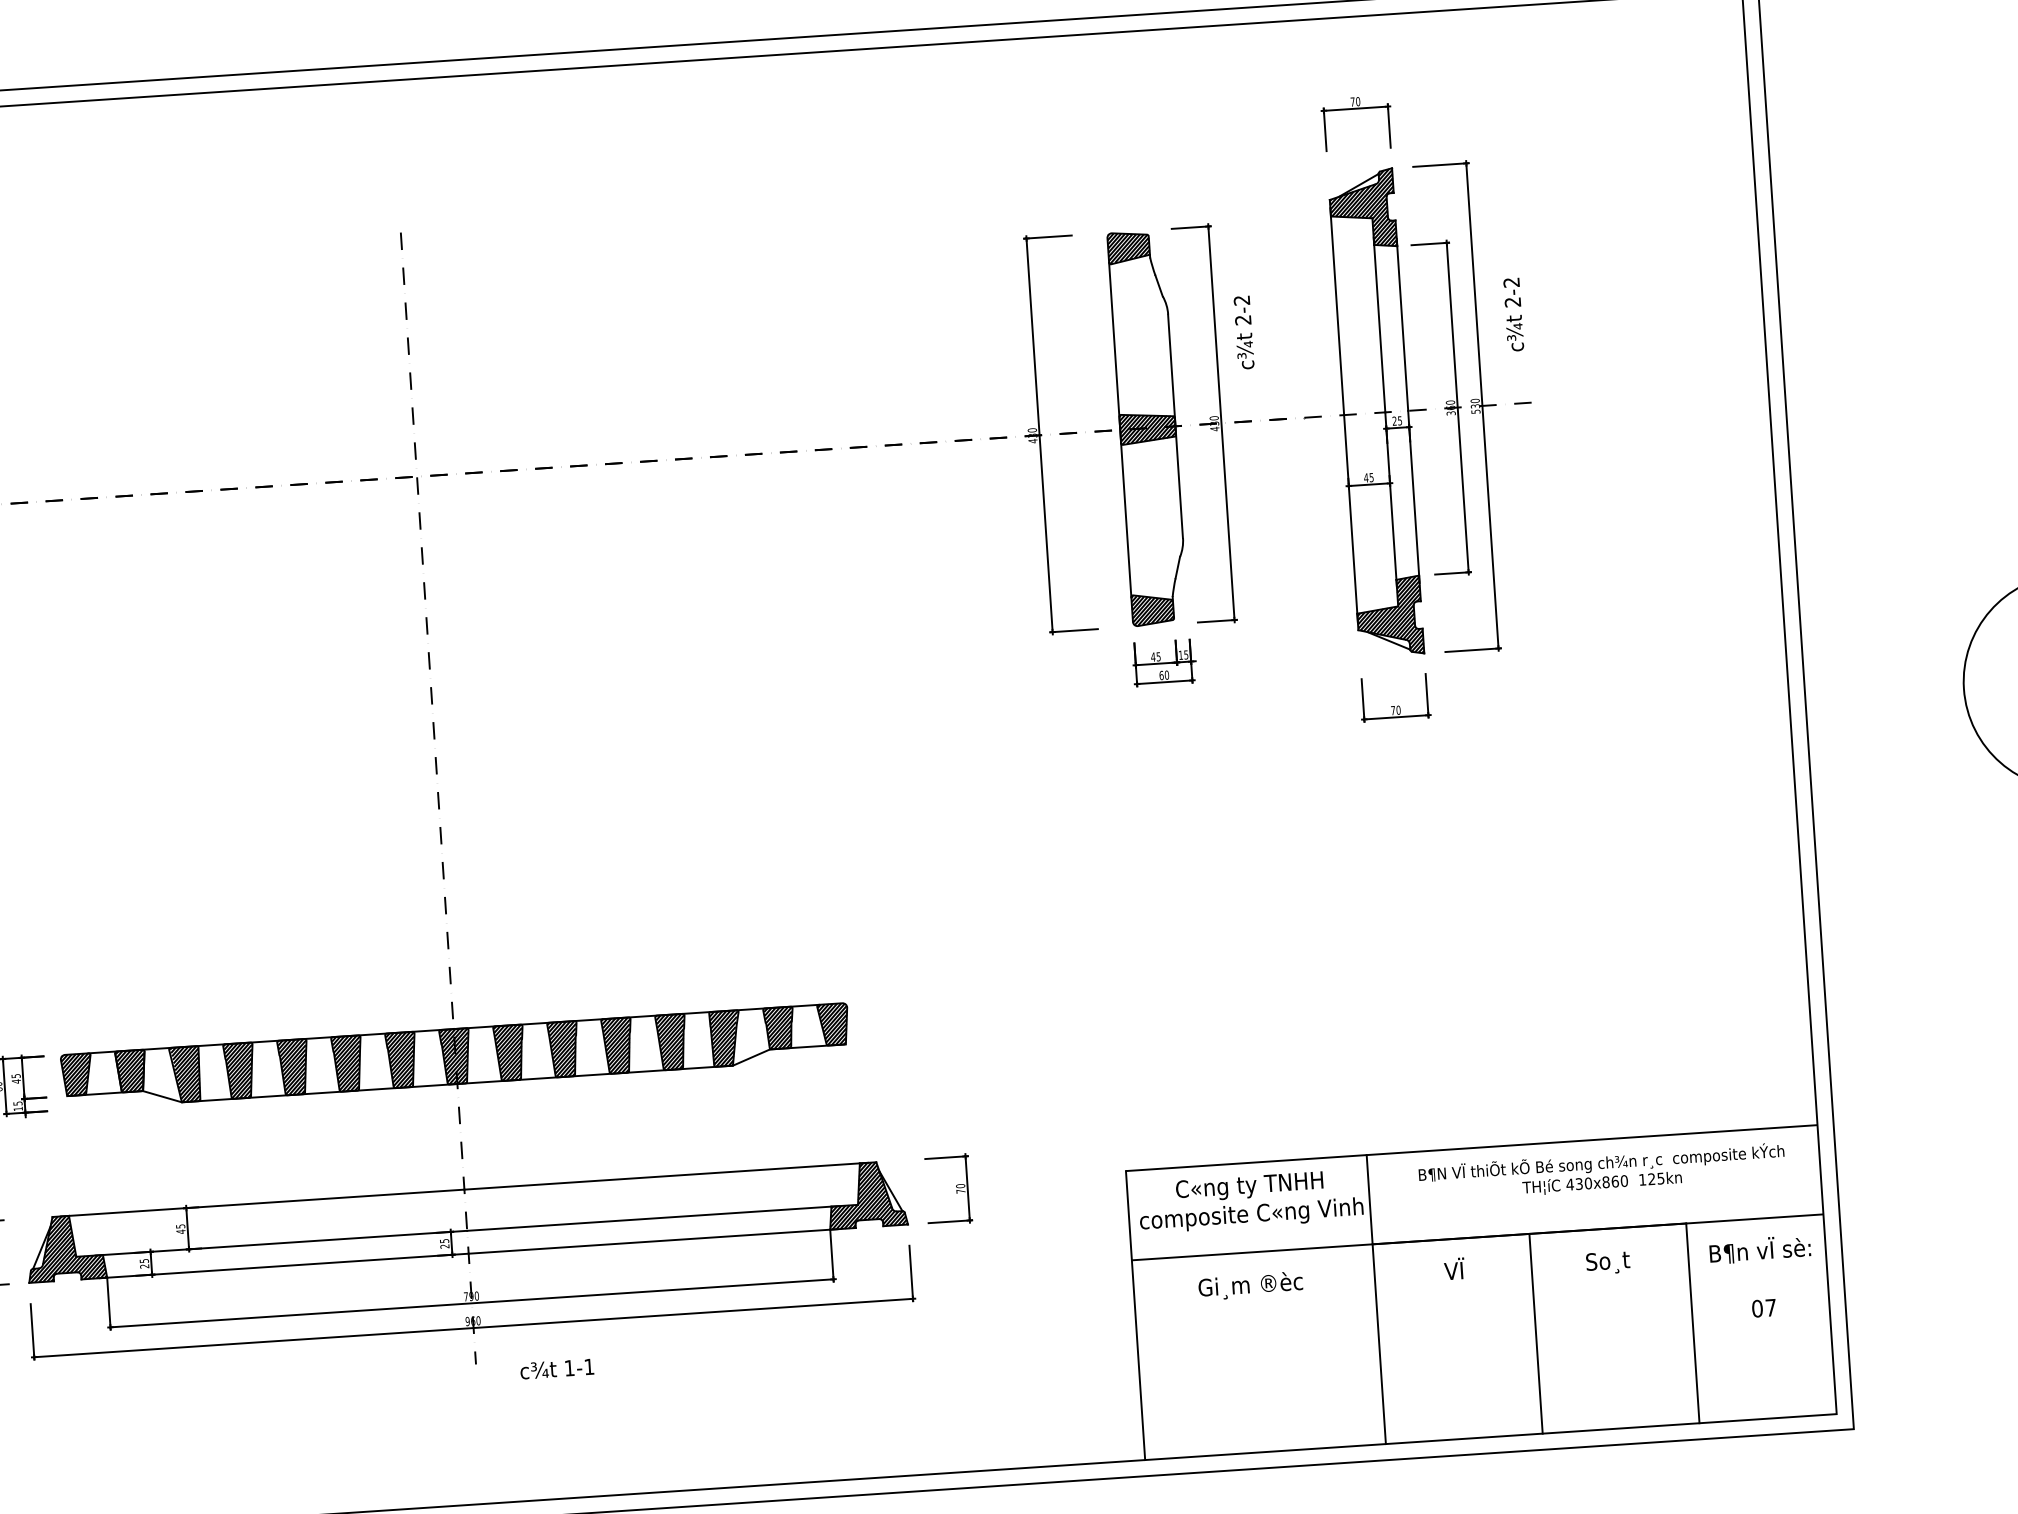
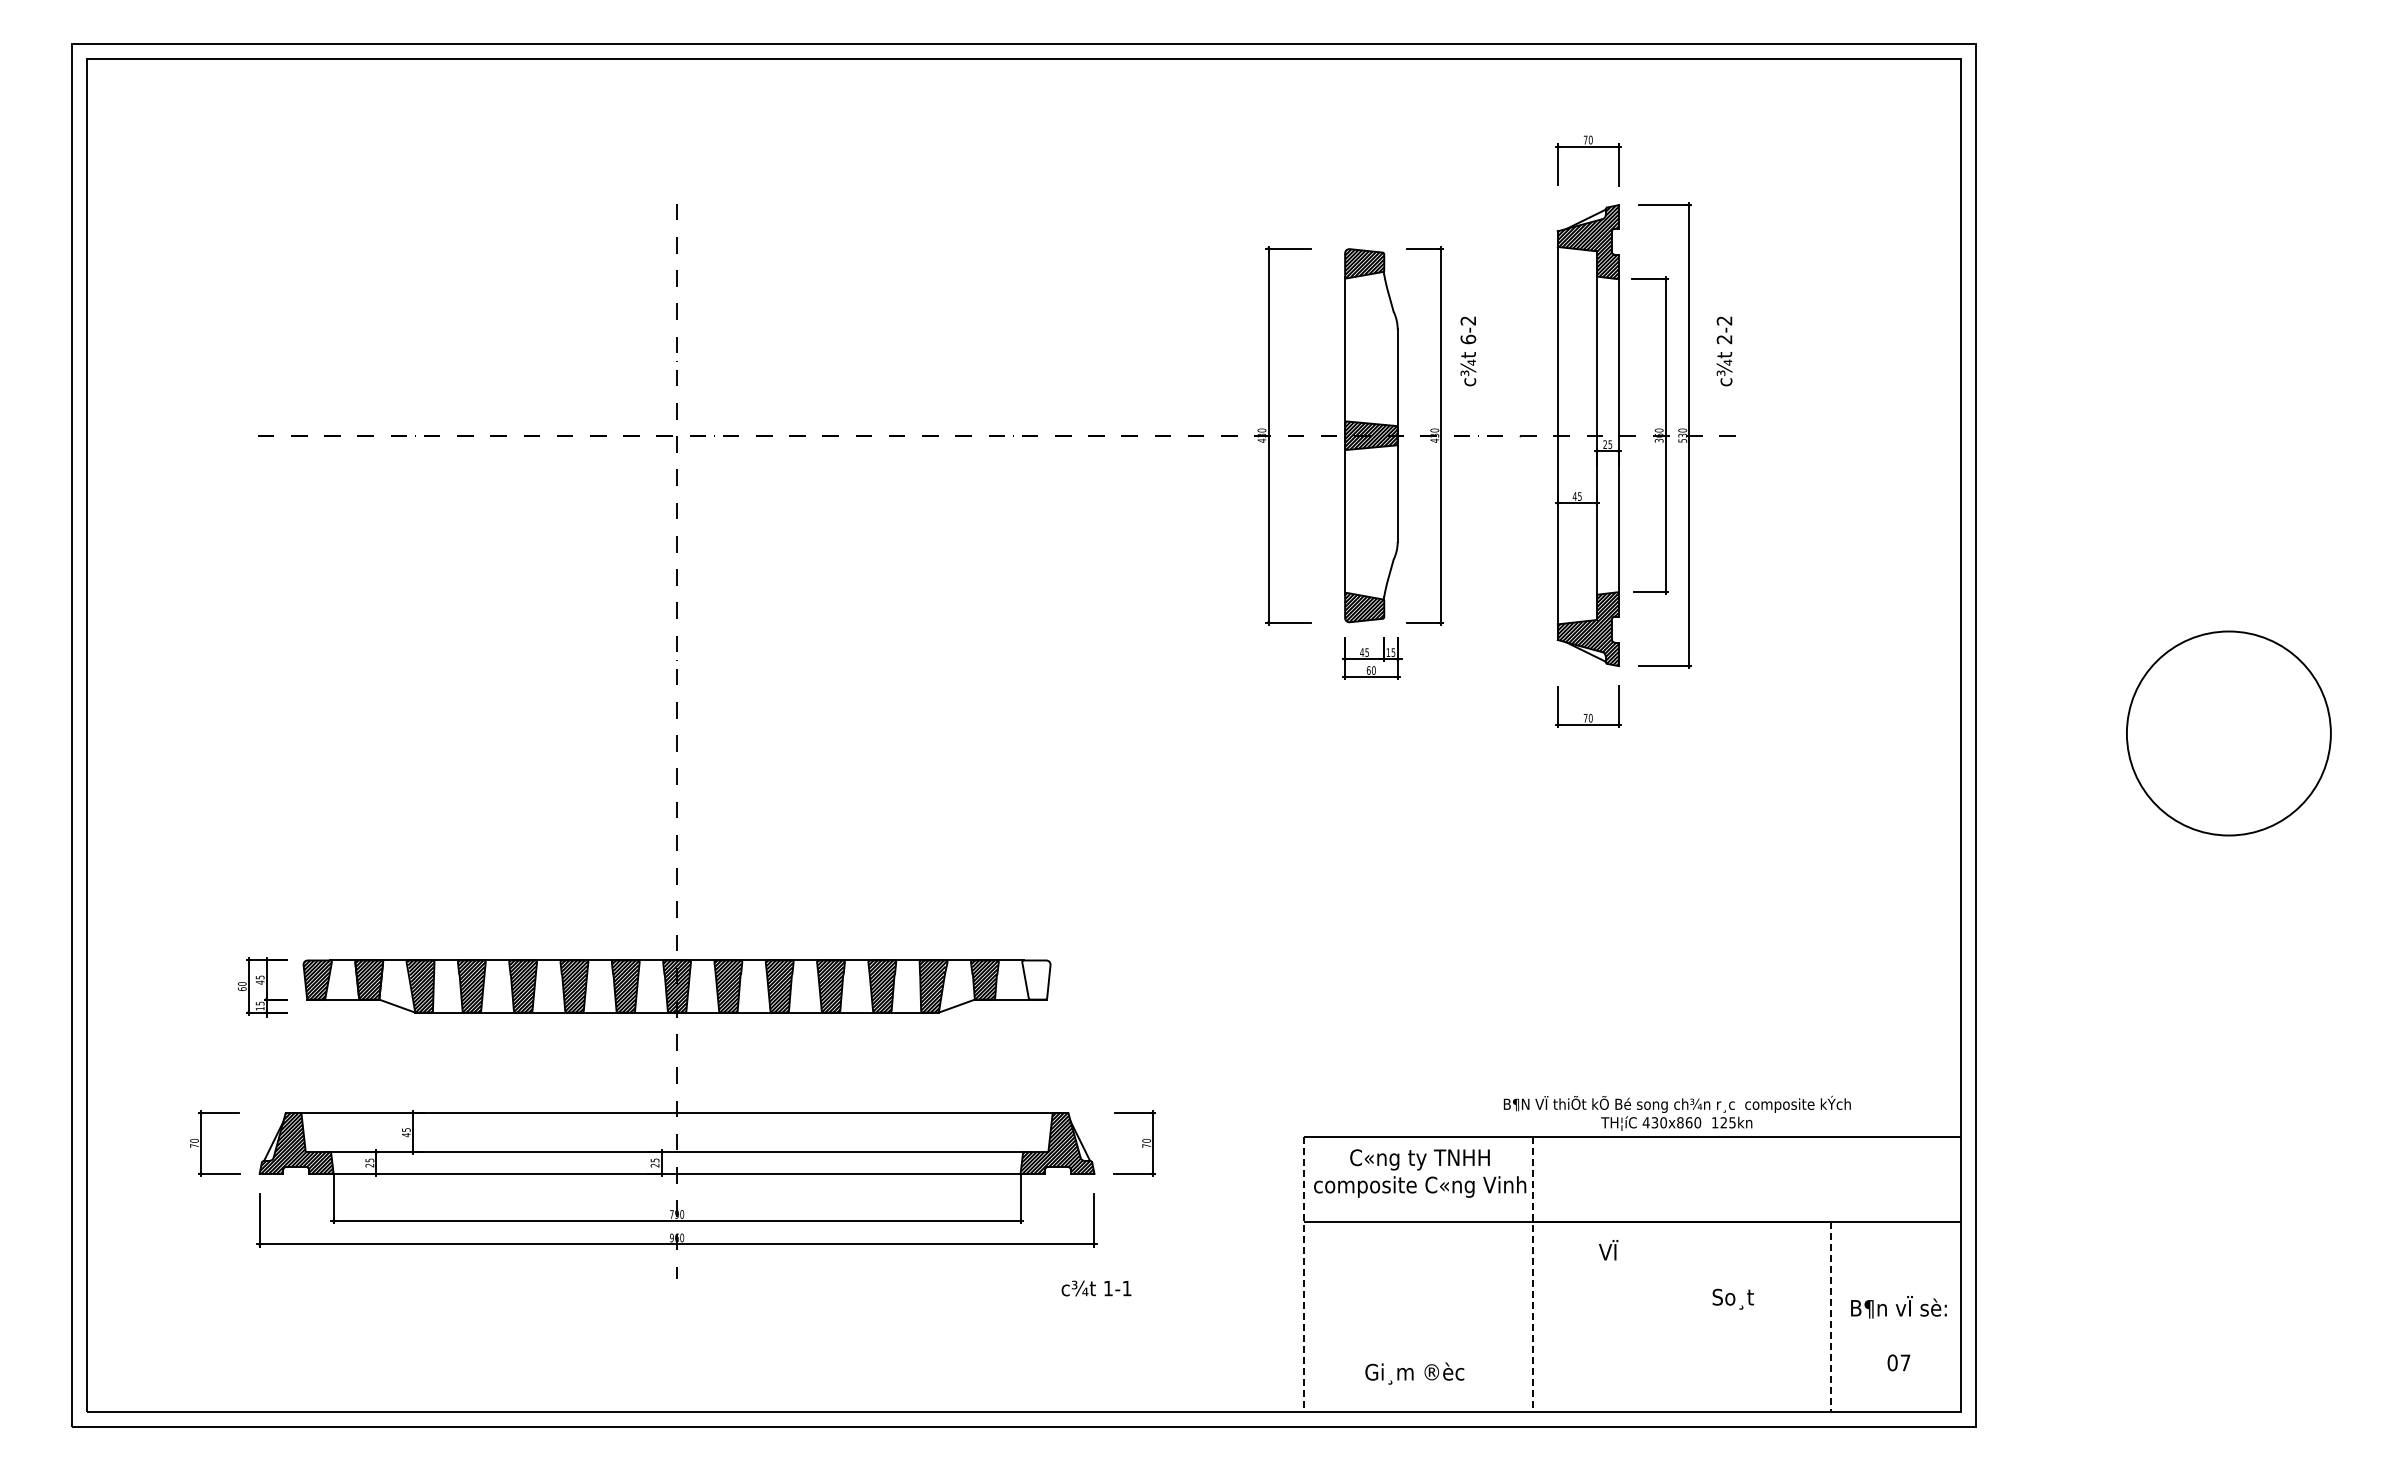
text: (1243, 320) -> (1468, 339), 2-2 -> 6-2
hatch: (833, 1023) -> (1036, 979), removed
text: (1601, 1171) -> (1676, 1112), moved
text: (1607, 1262) -> (1732, 1298), moved
text: (1761, 1277) -> (1898, 1333), moved
text: (1250, 1285) -> (1414, 1373), moved
line: (1376, 1299) -> (1532, 1274), solid -> dashed
line: (1135, 1315) -> (1303, 1274), solid -> dashed
line: (1692, 1323) -> (1830, 1316), solid -> dashed
line: (1535, 1333) -> (1681, 1316), removed
text: (557, 1369) -> (1096, 1288), moved

